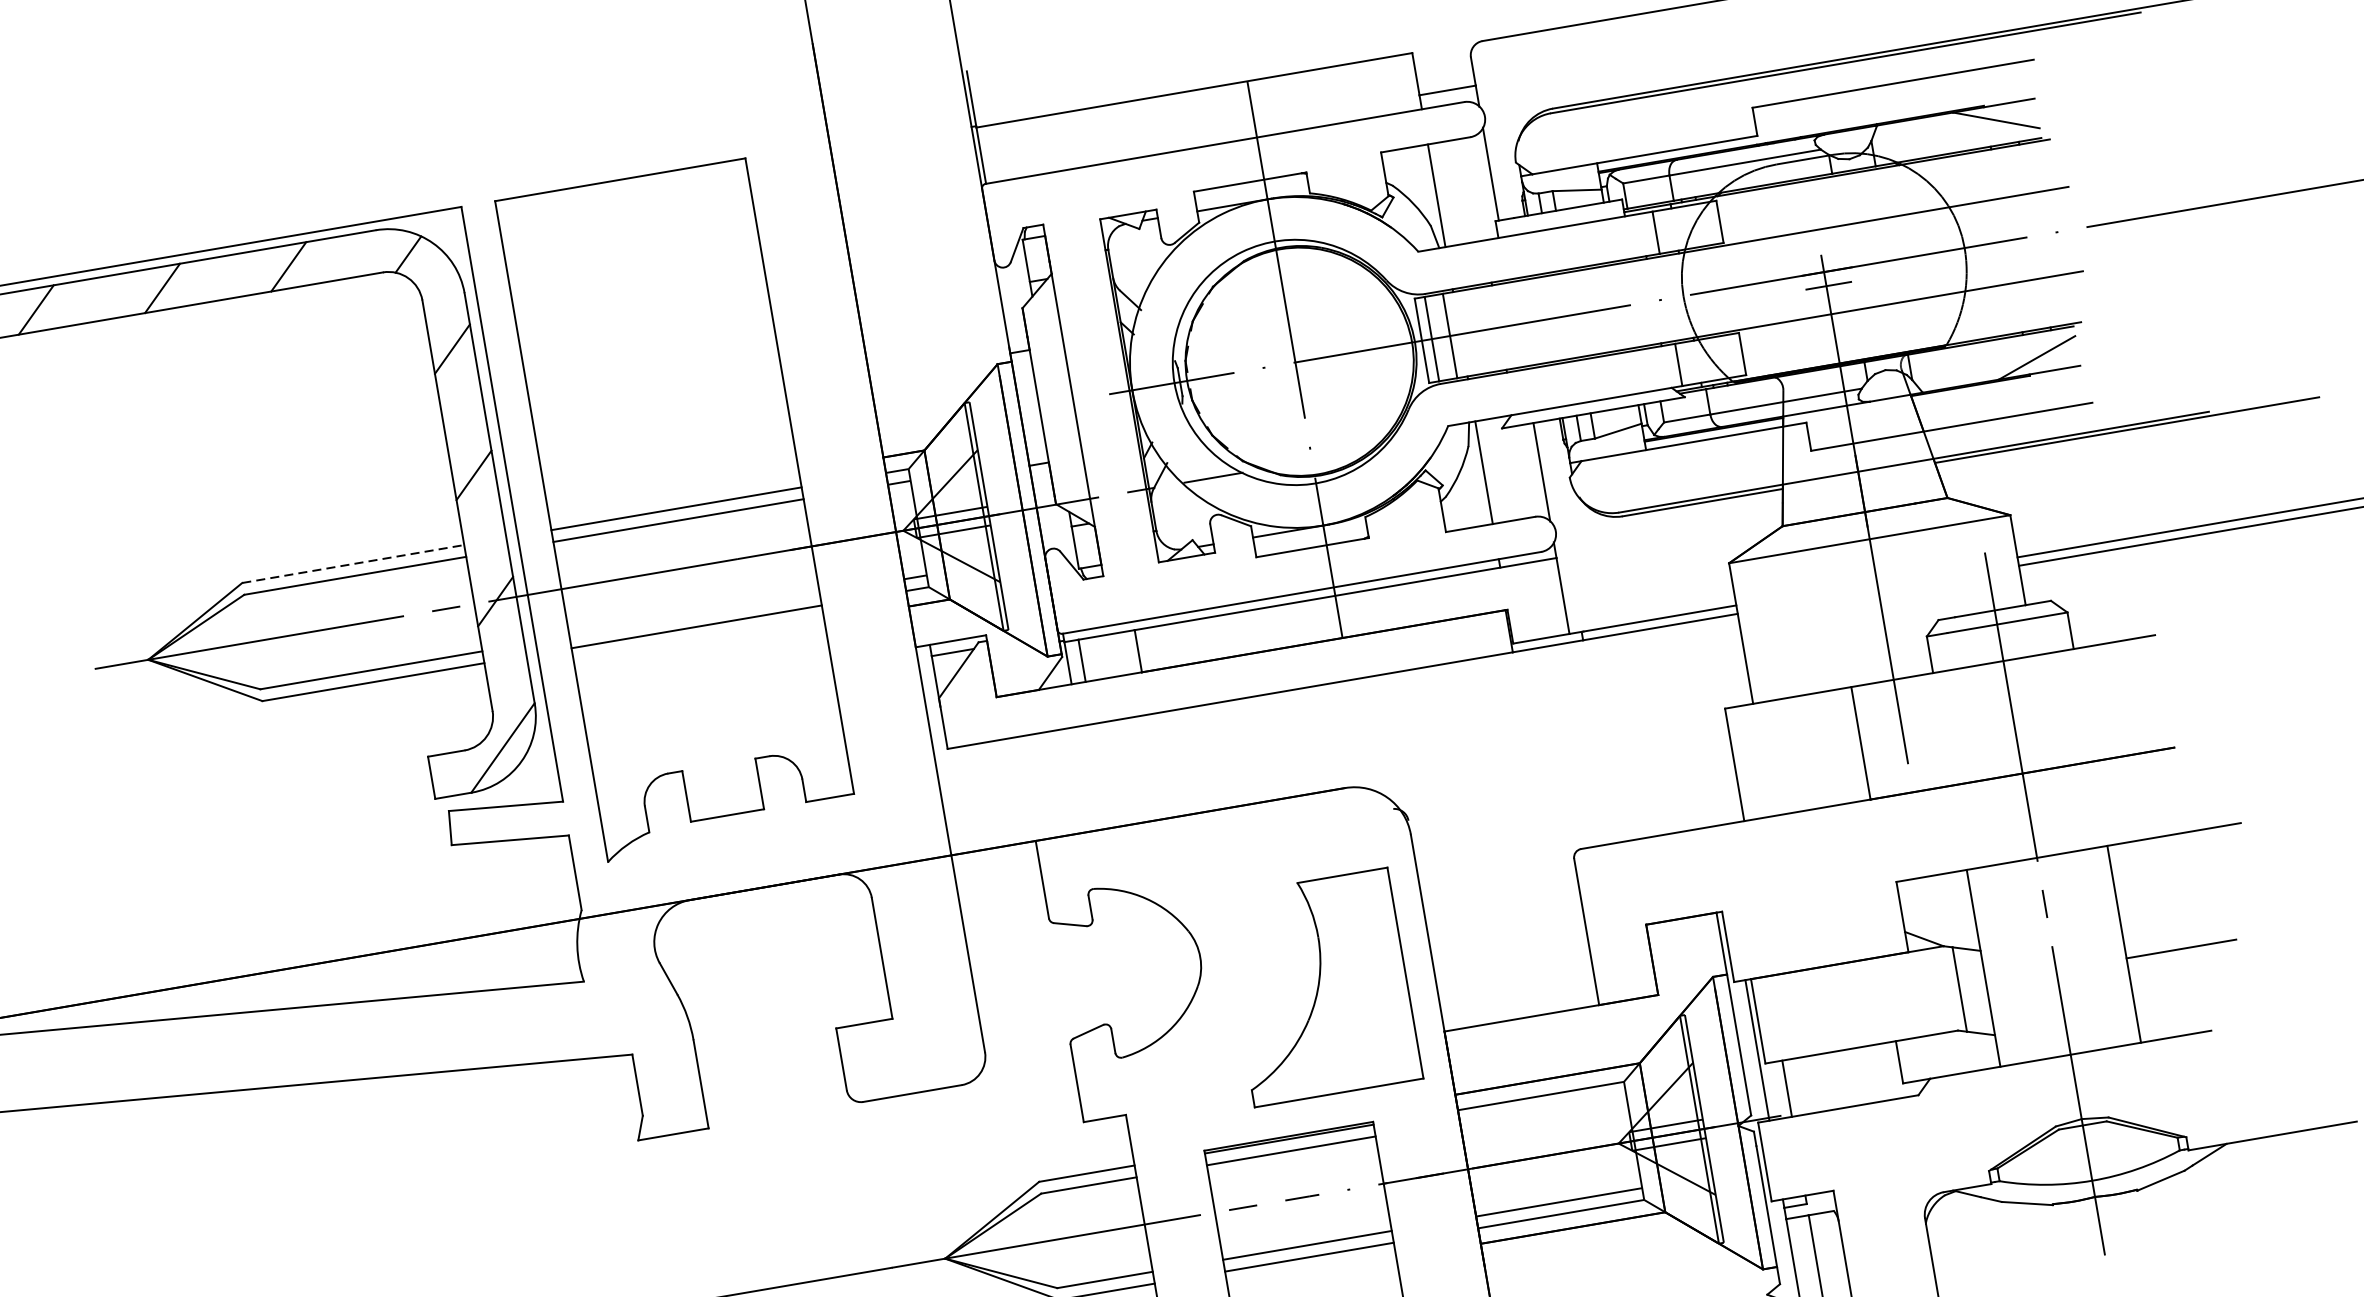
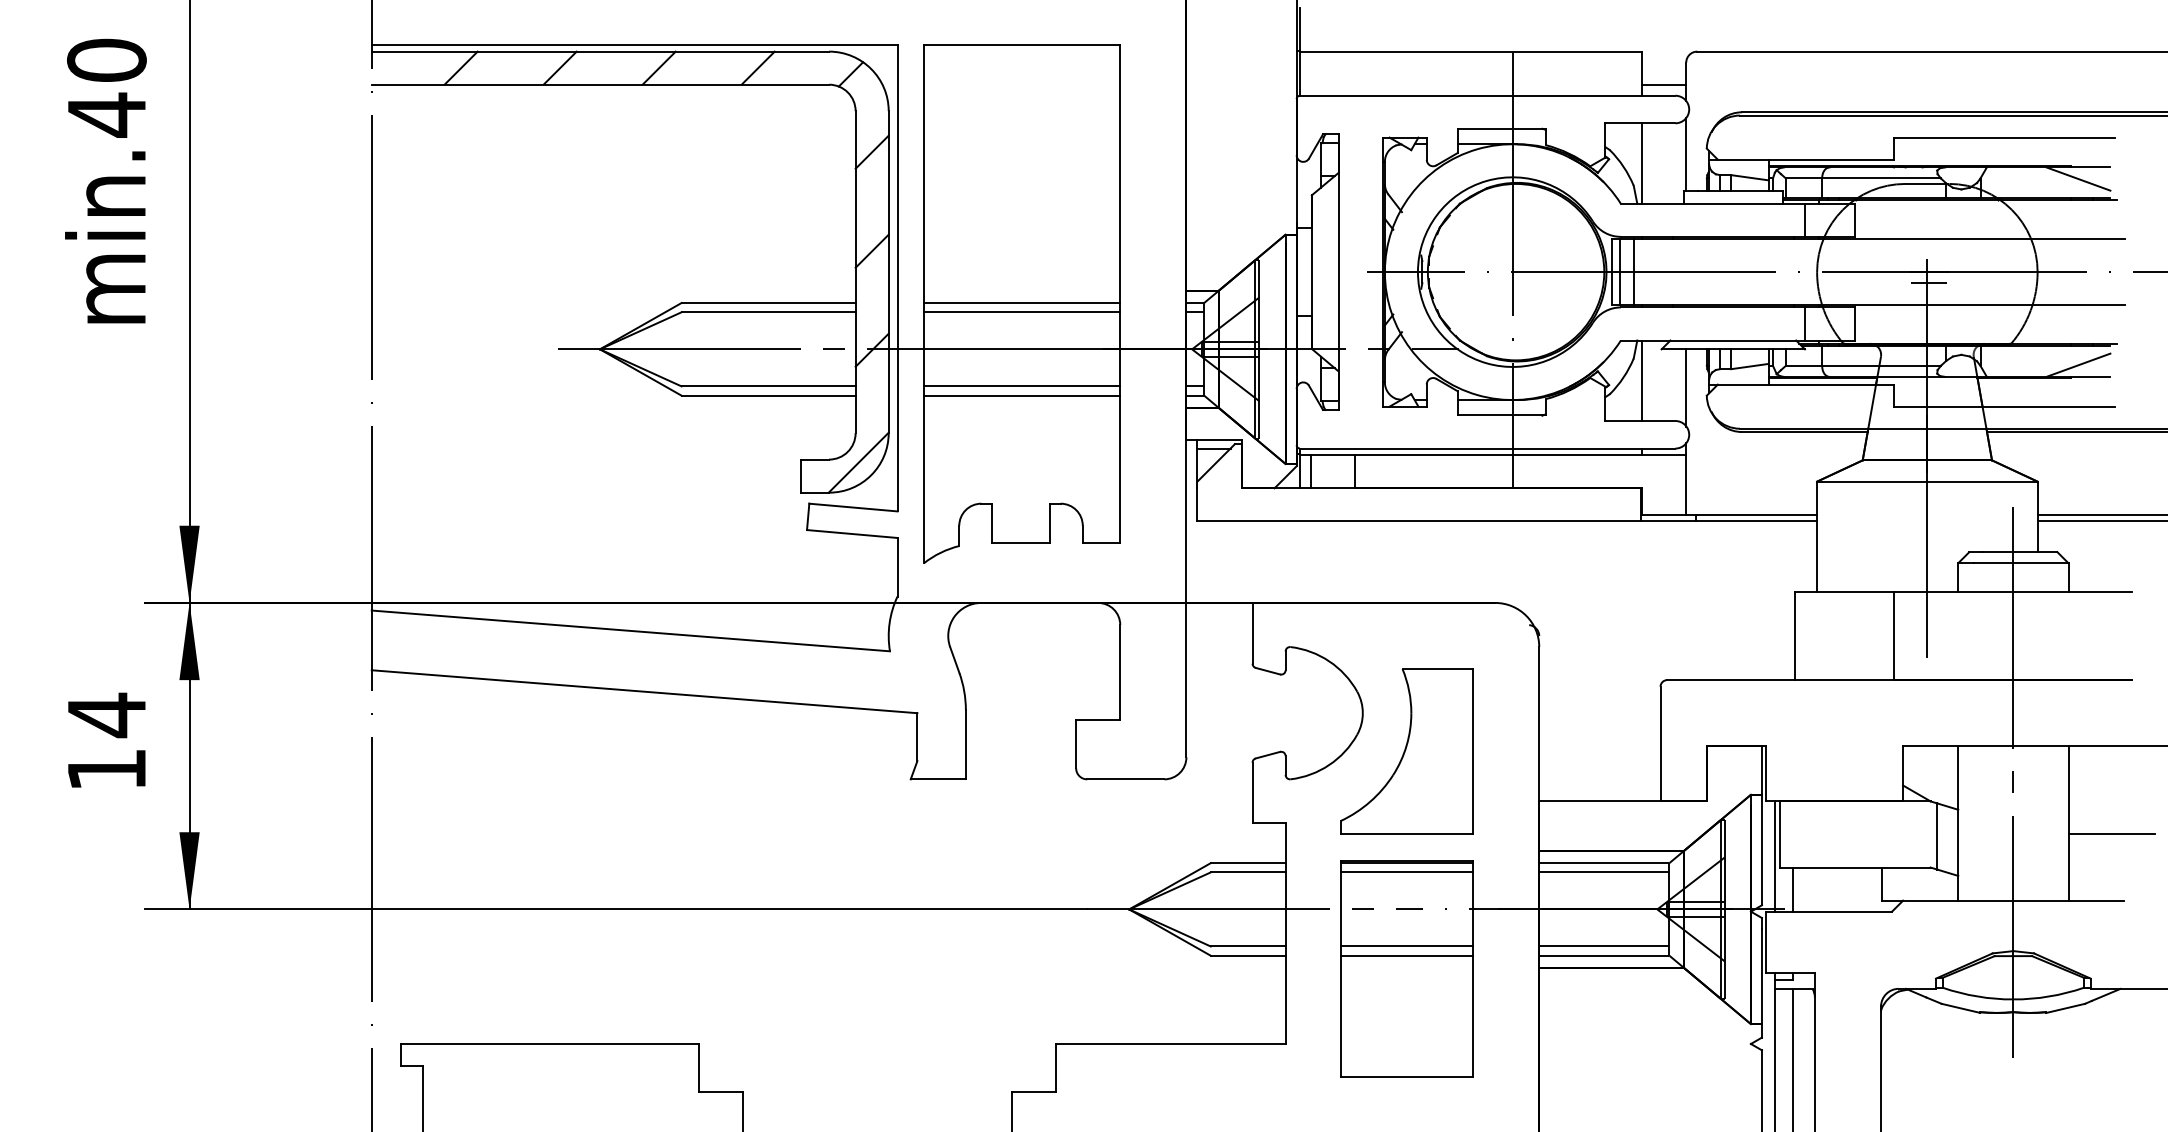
line: (354, 564) -> (769, 303), dashed -> solid
line: (695, 615) -> (1022, 386), added
part: (1320, 987) -> (1406, 751), moved
line: (1543, 1107) -> (1604, 872), added

